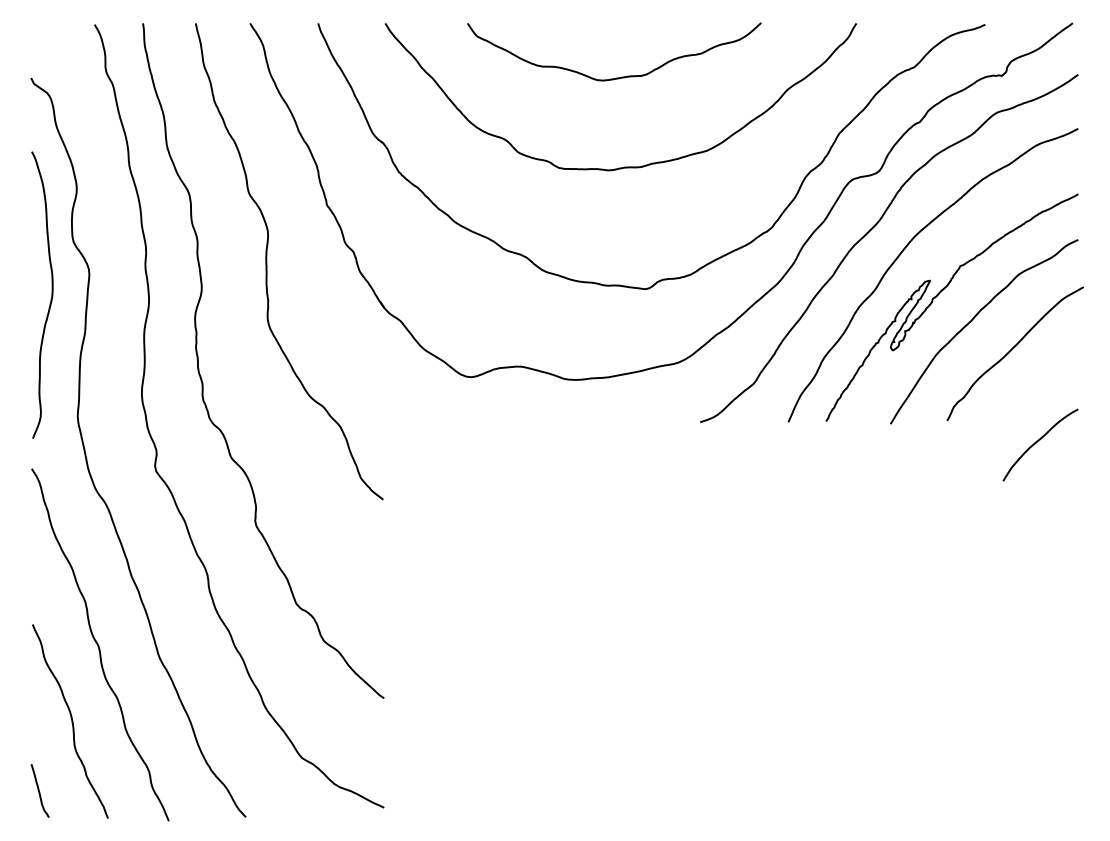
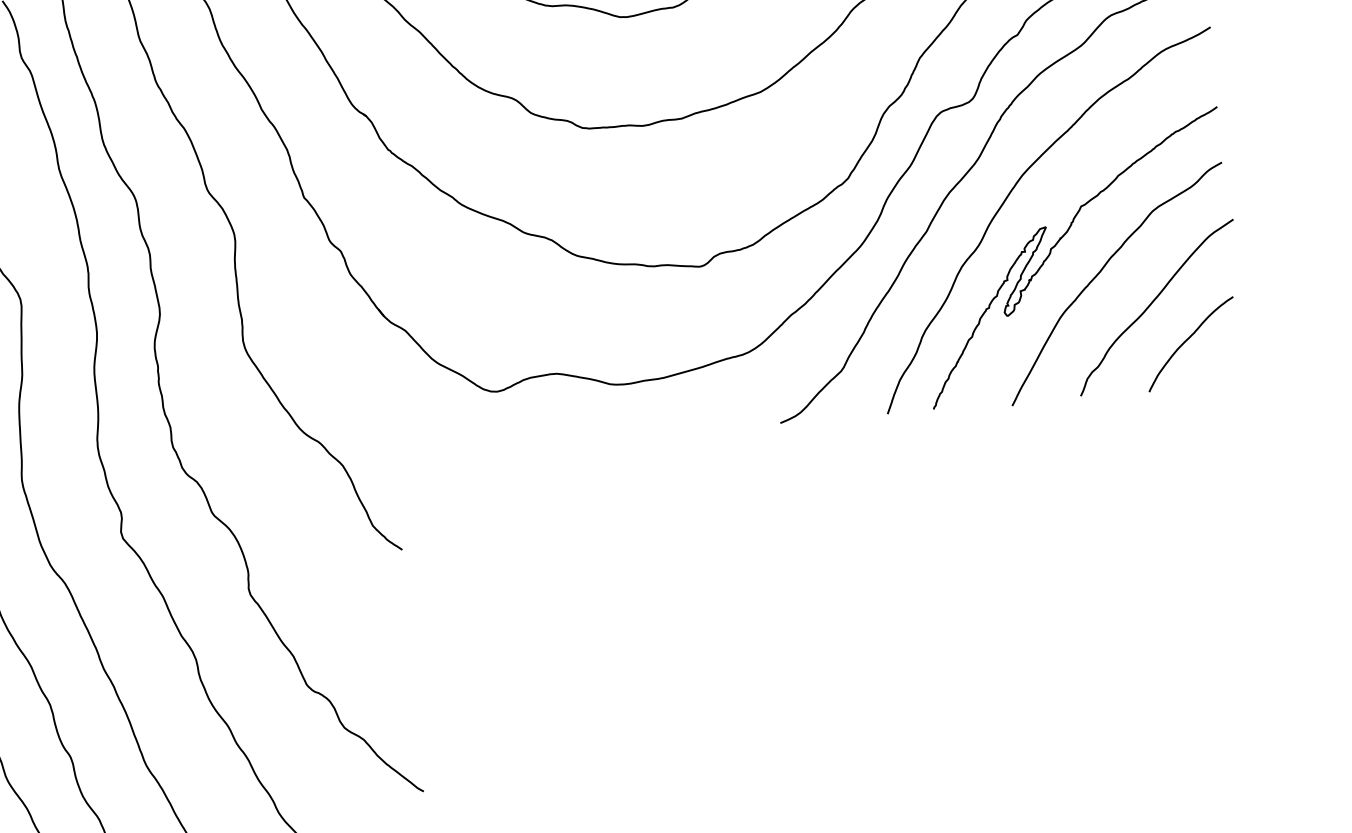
curve: (1038, 441) -> (1188, 340), moved

